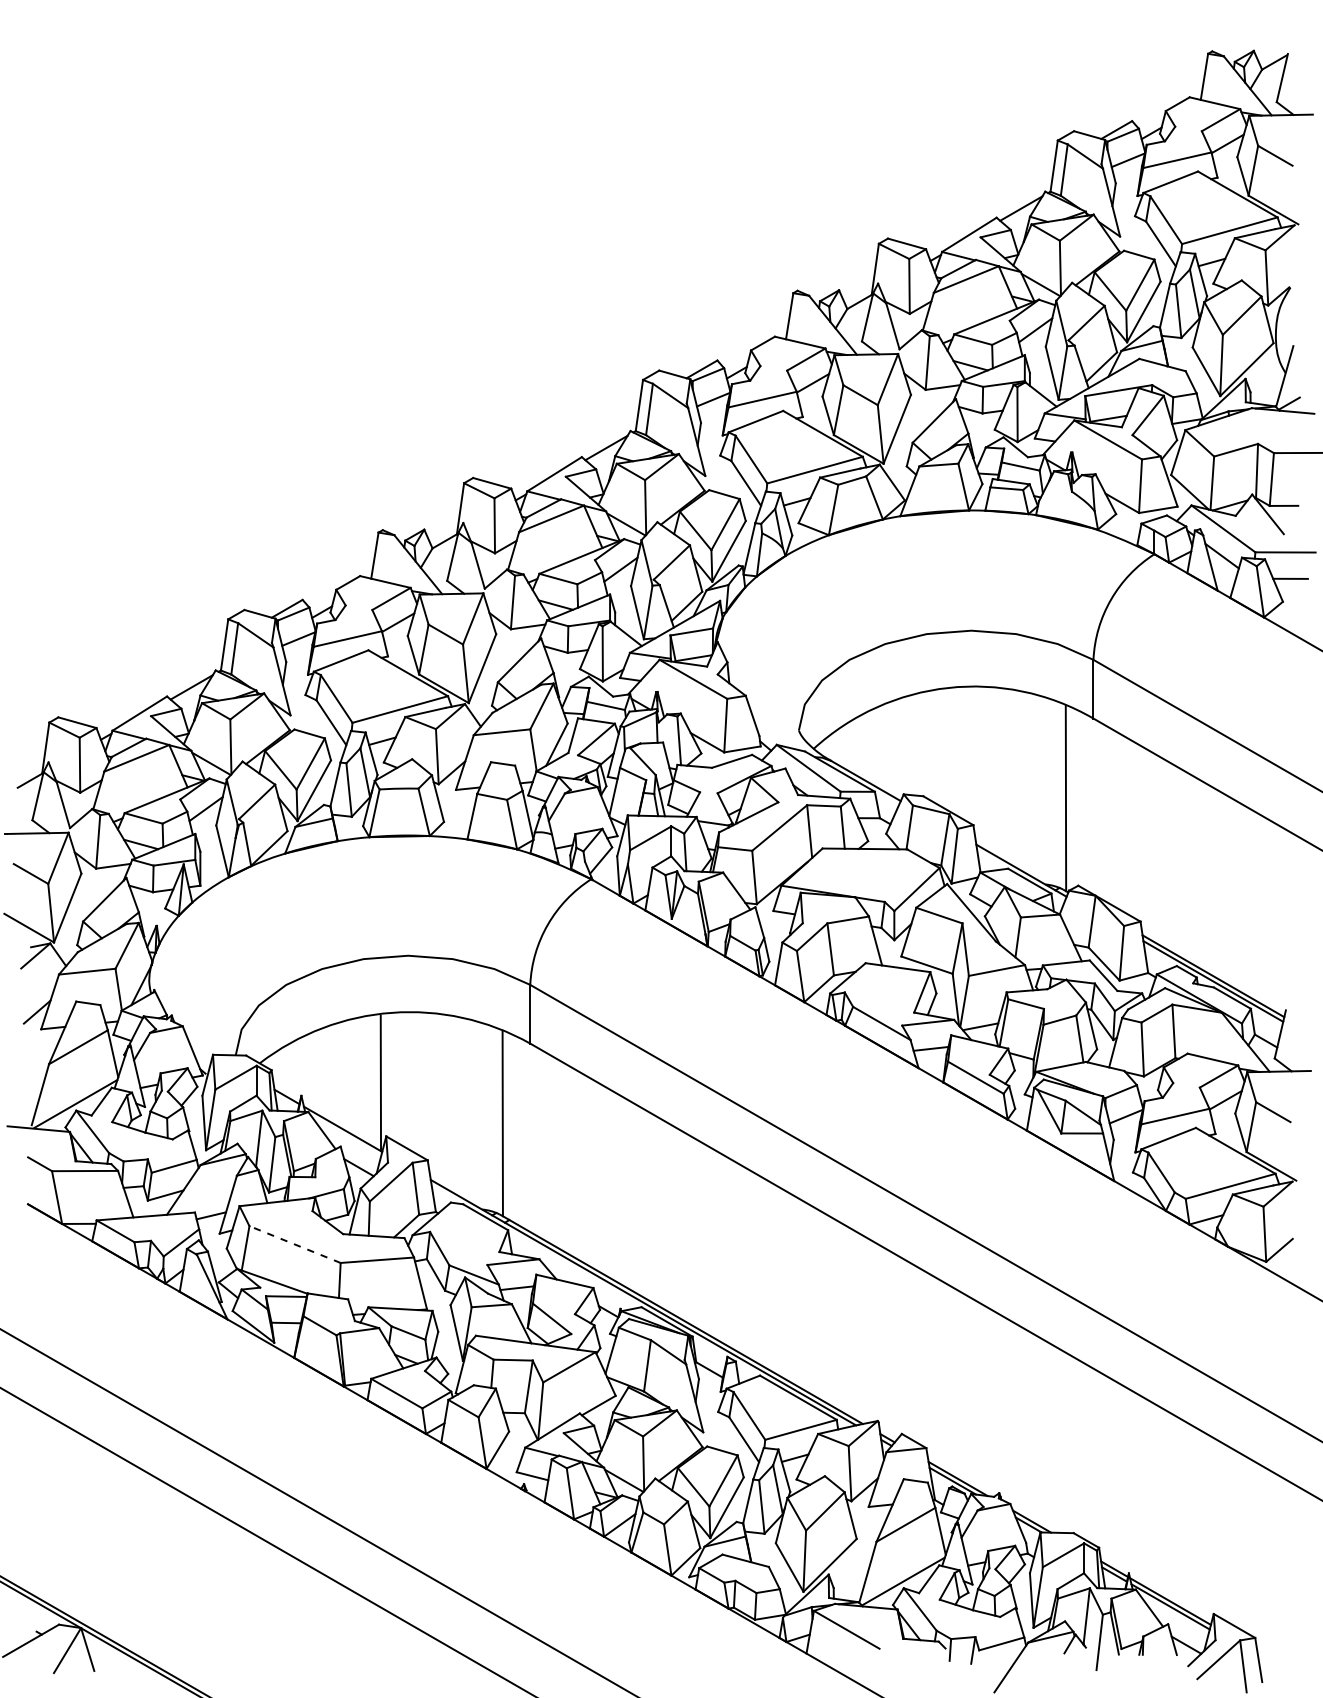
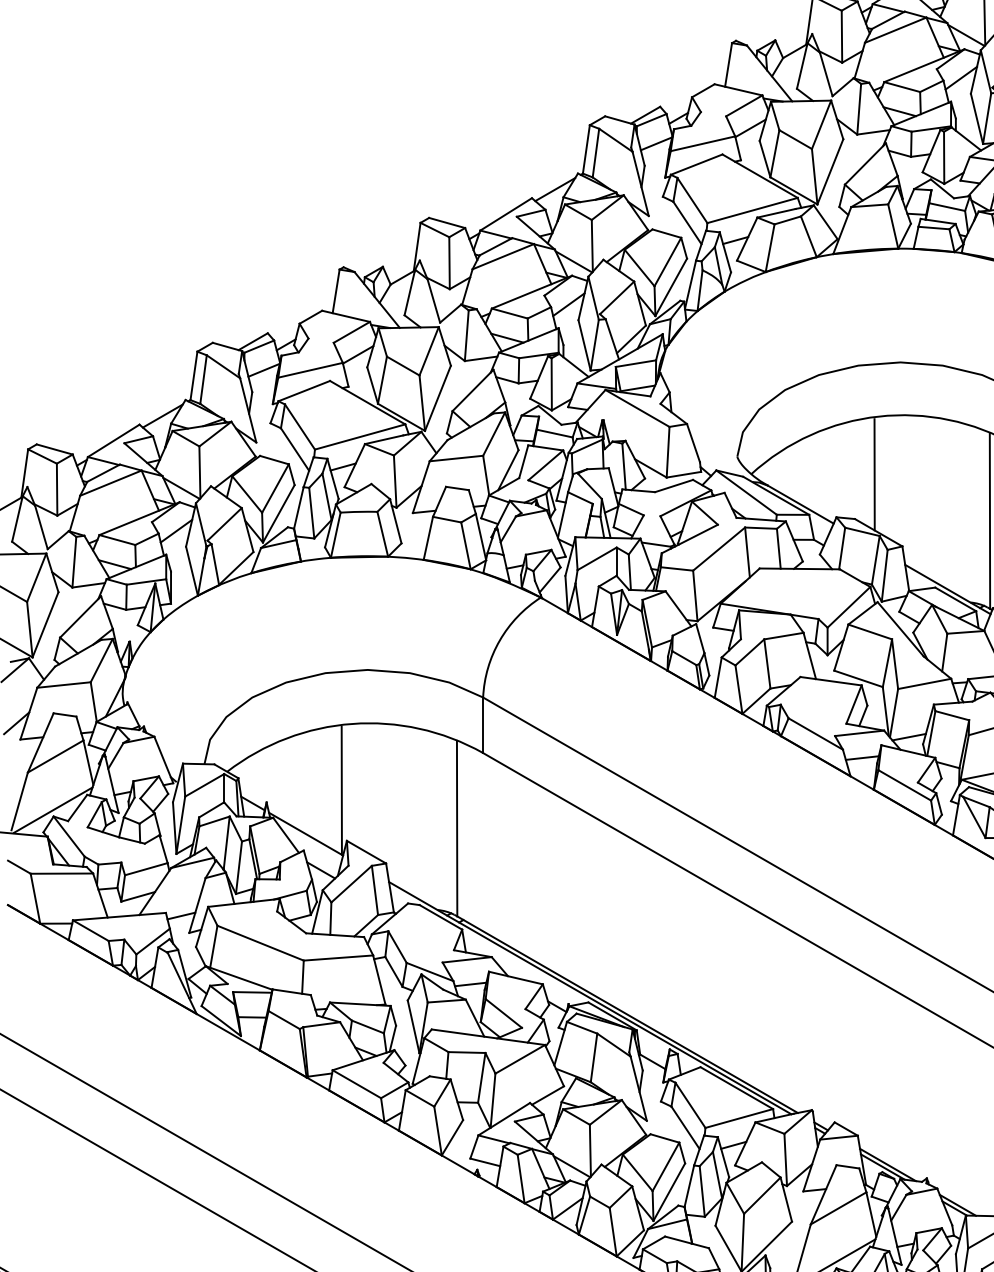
line: (943, 749) -> (874, 474), added
line: (294, 1244) -> (260, 943), dashed -> solid

